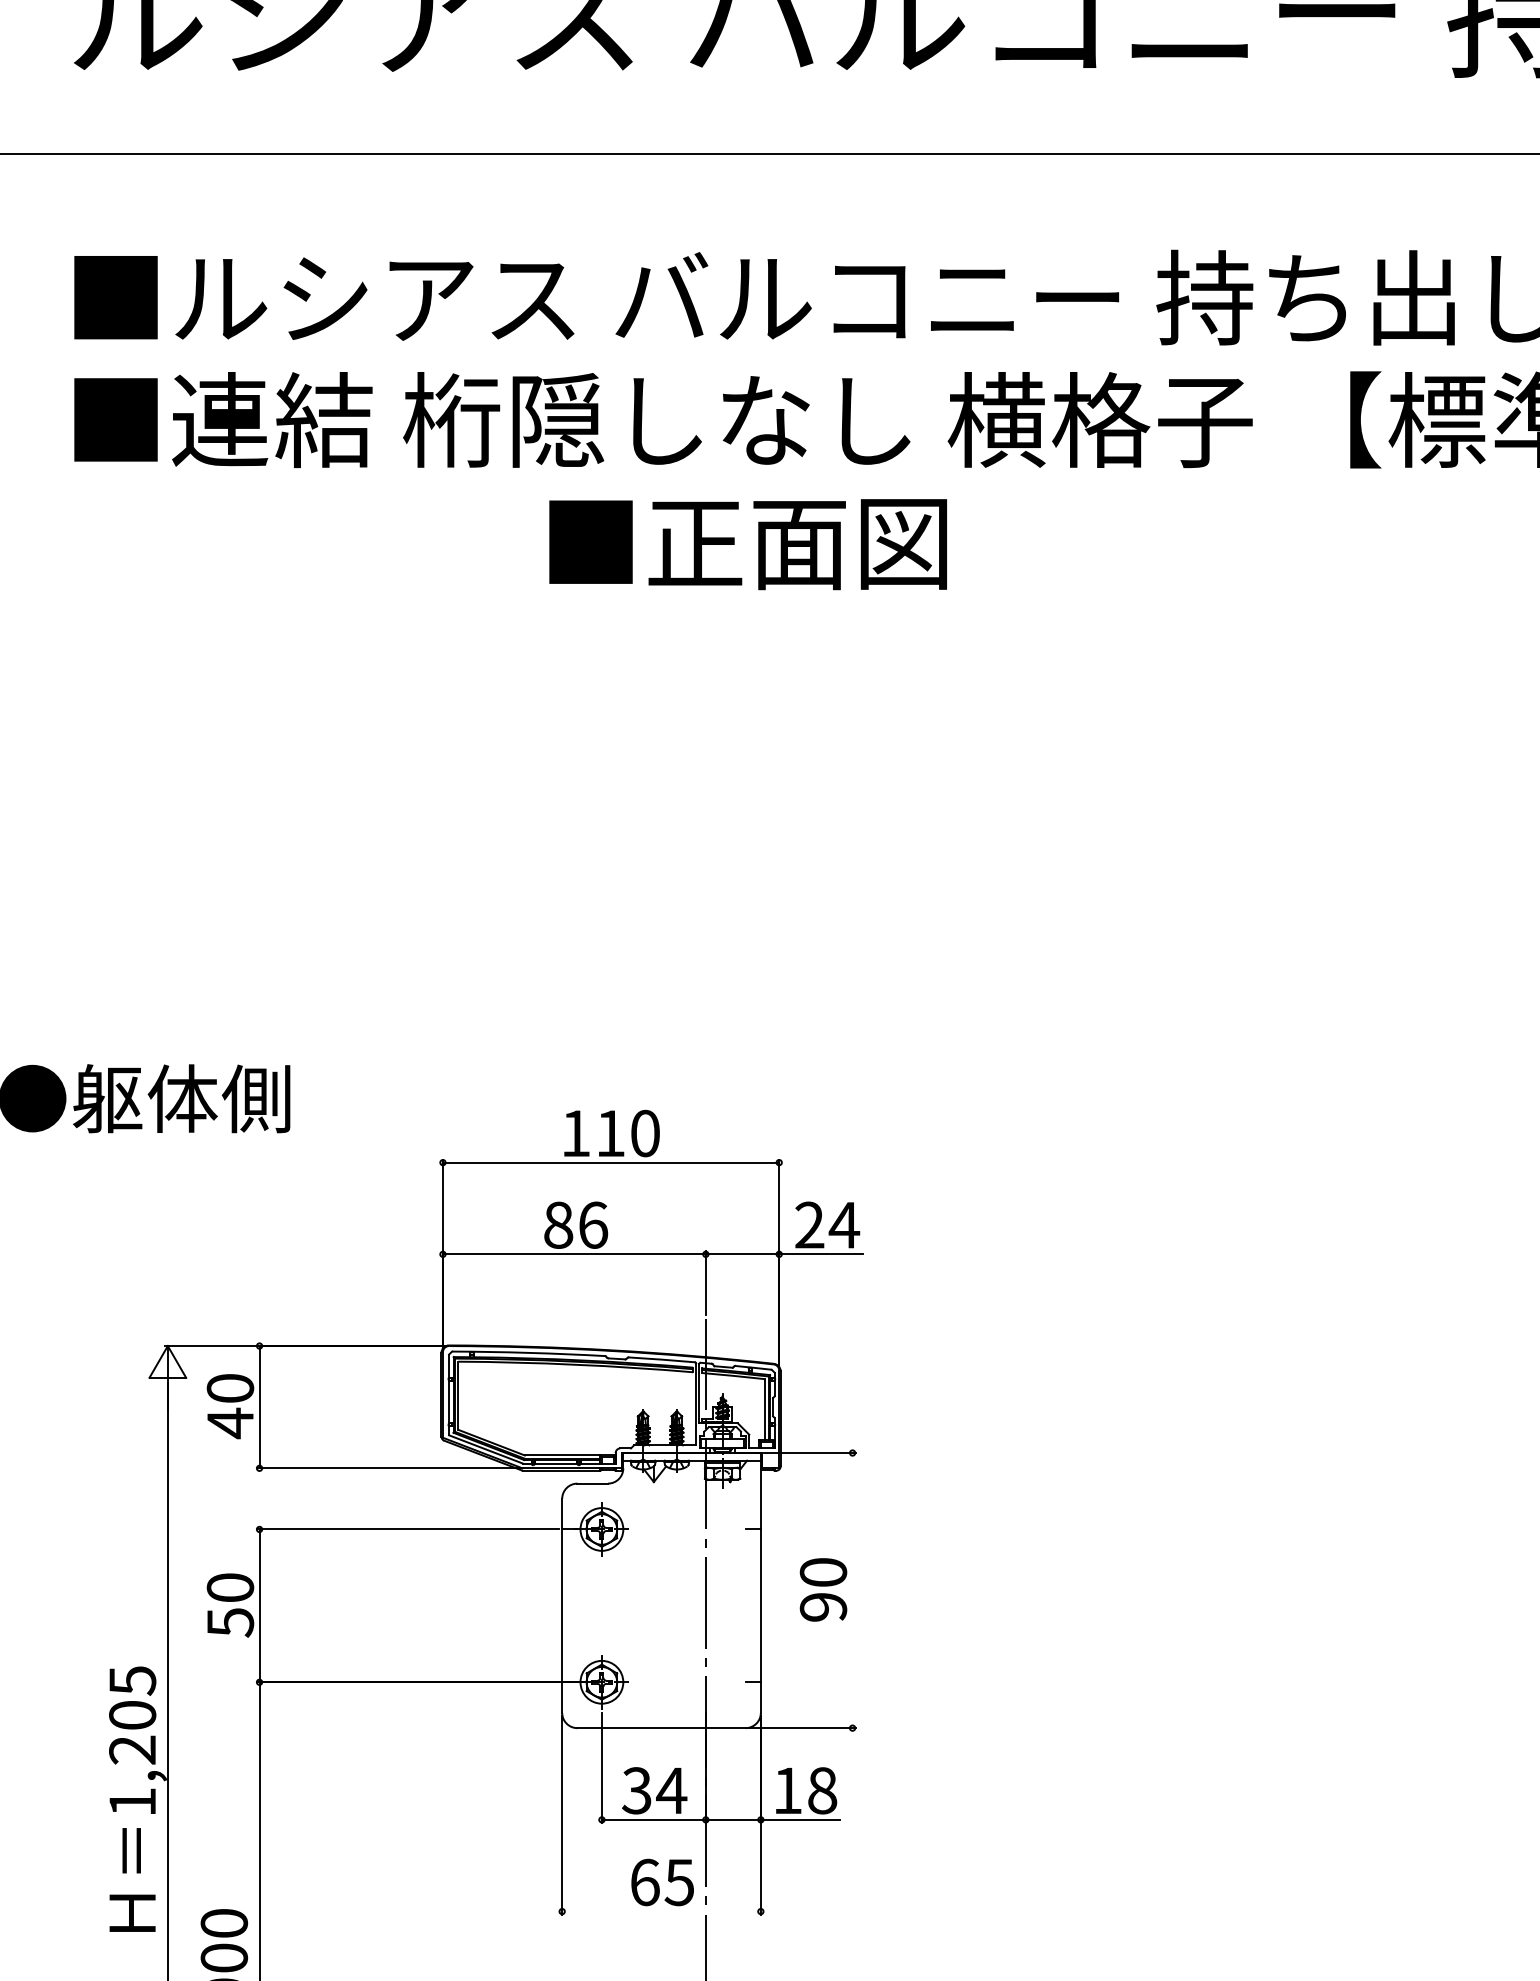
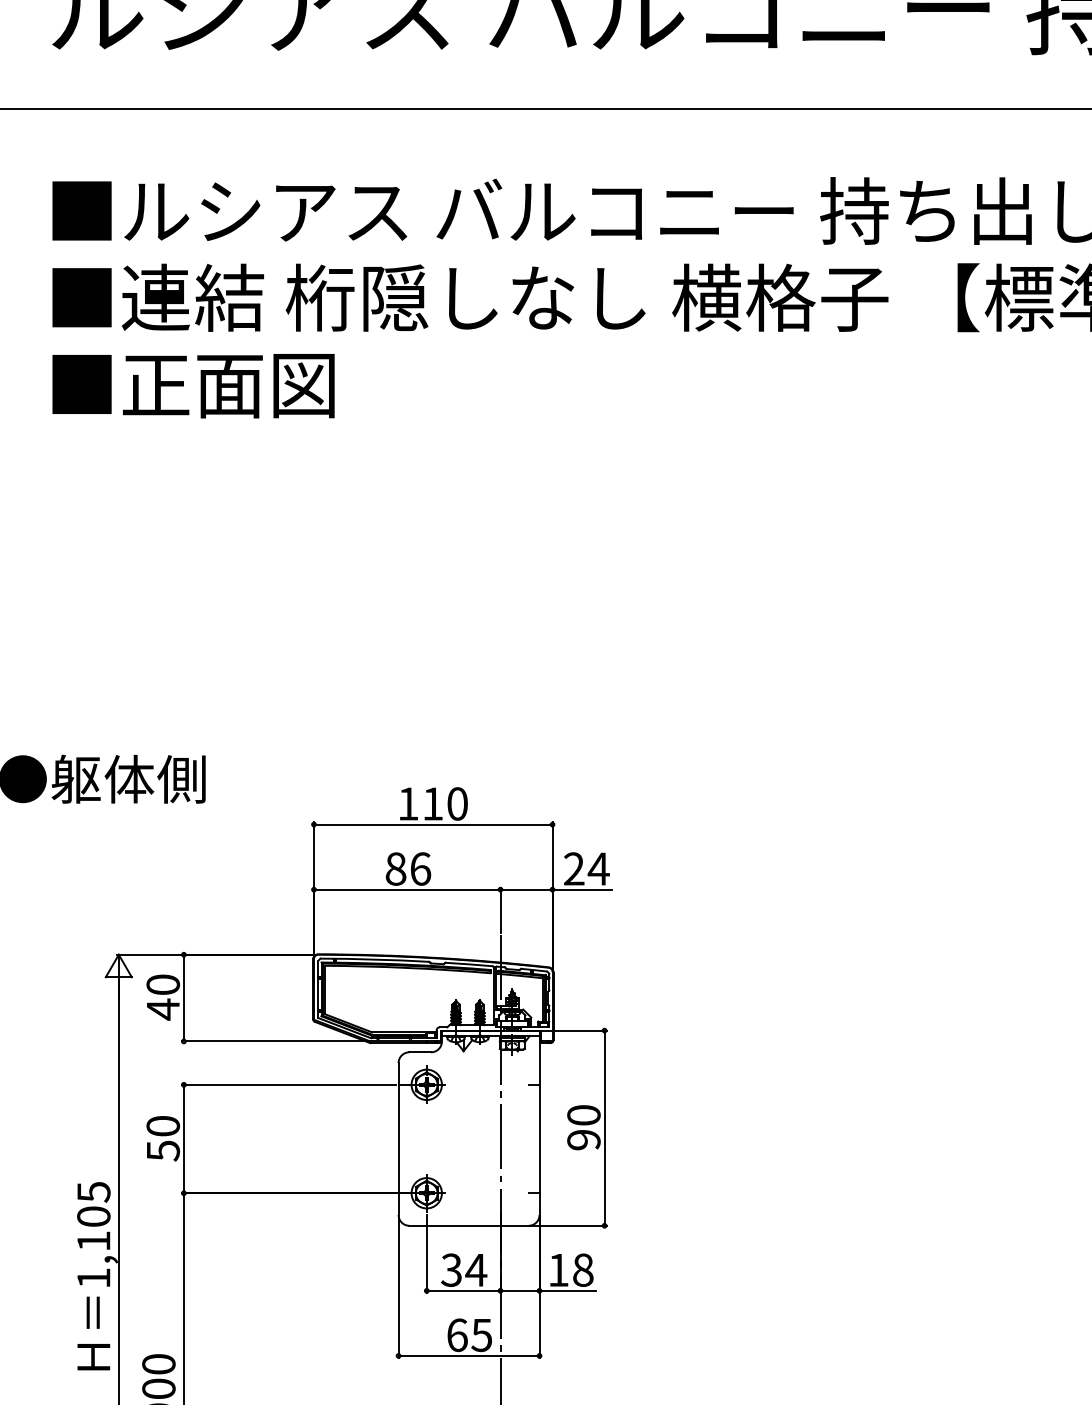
text: (747, 544) -> (193, 386), moved
line: (852, 1590) -> (604, 1128), added
text: (132, 1749) -> (93, 1240), 1,205 -> 1,105
line: (661, 1911) -> (469, 1355), added

